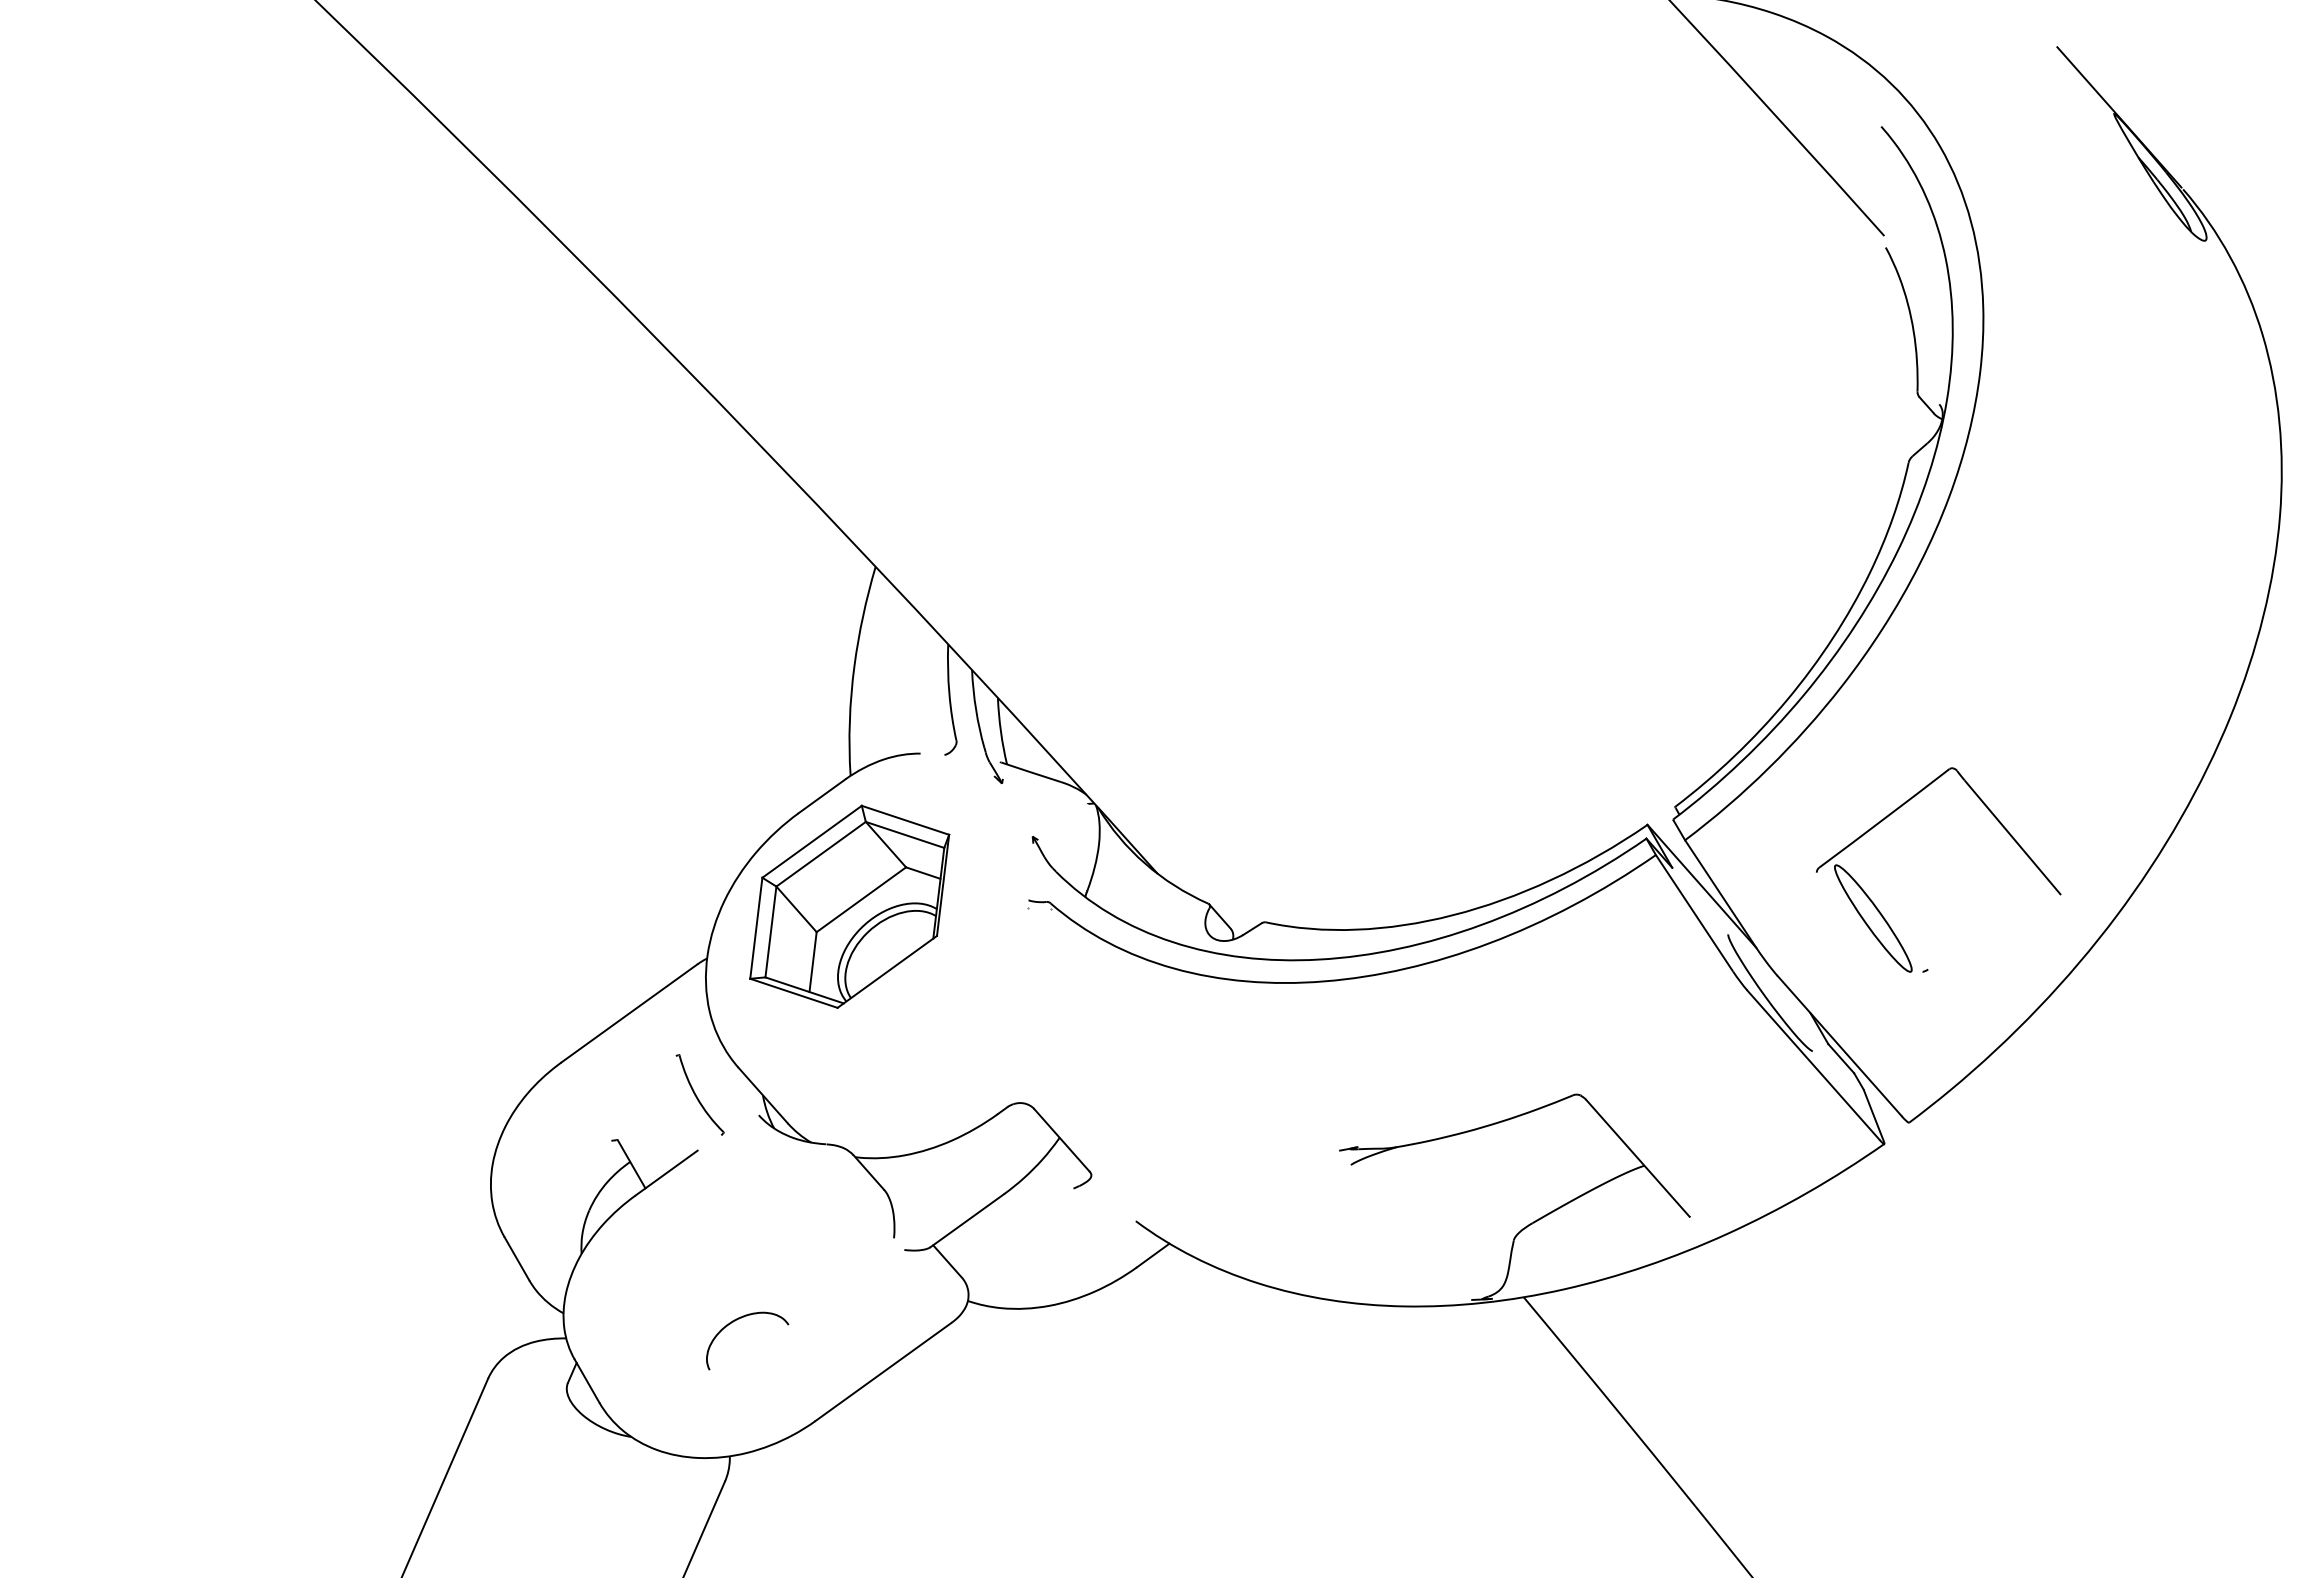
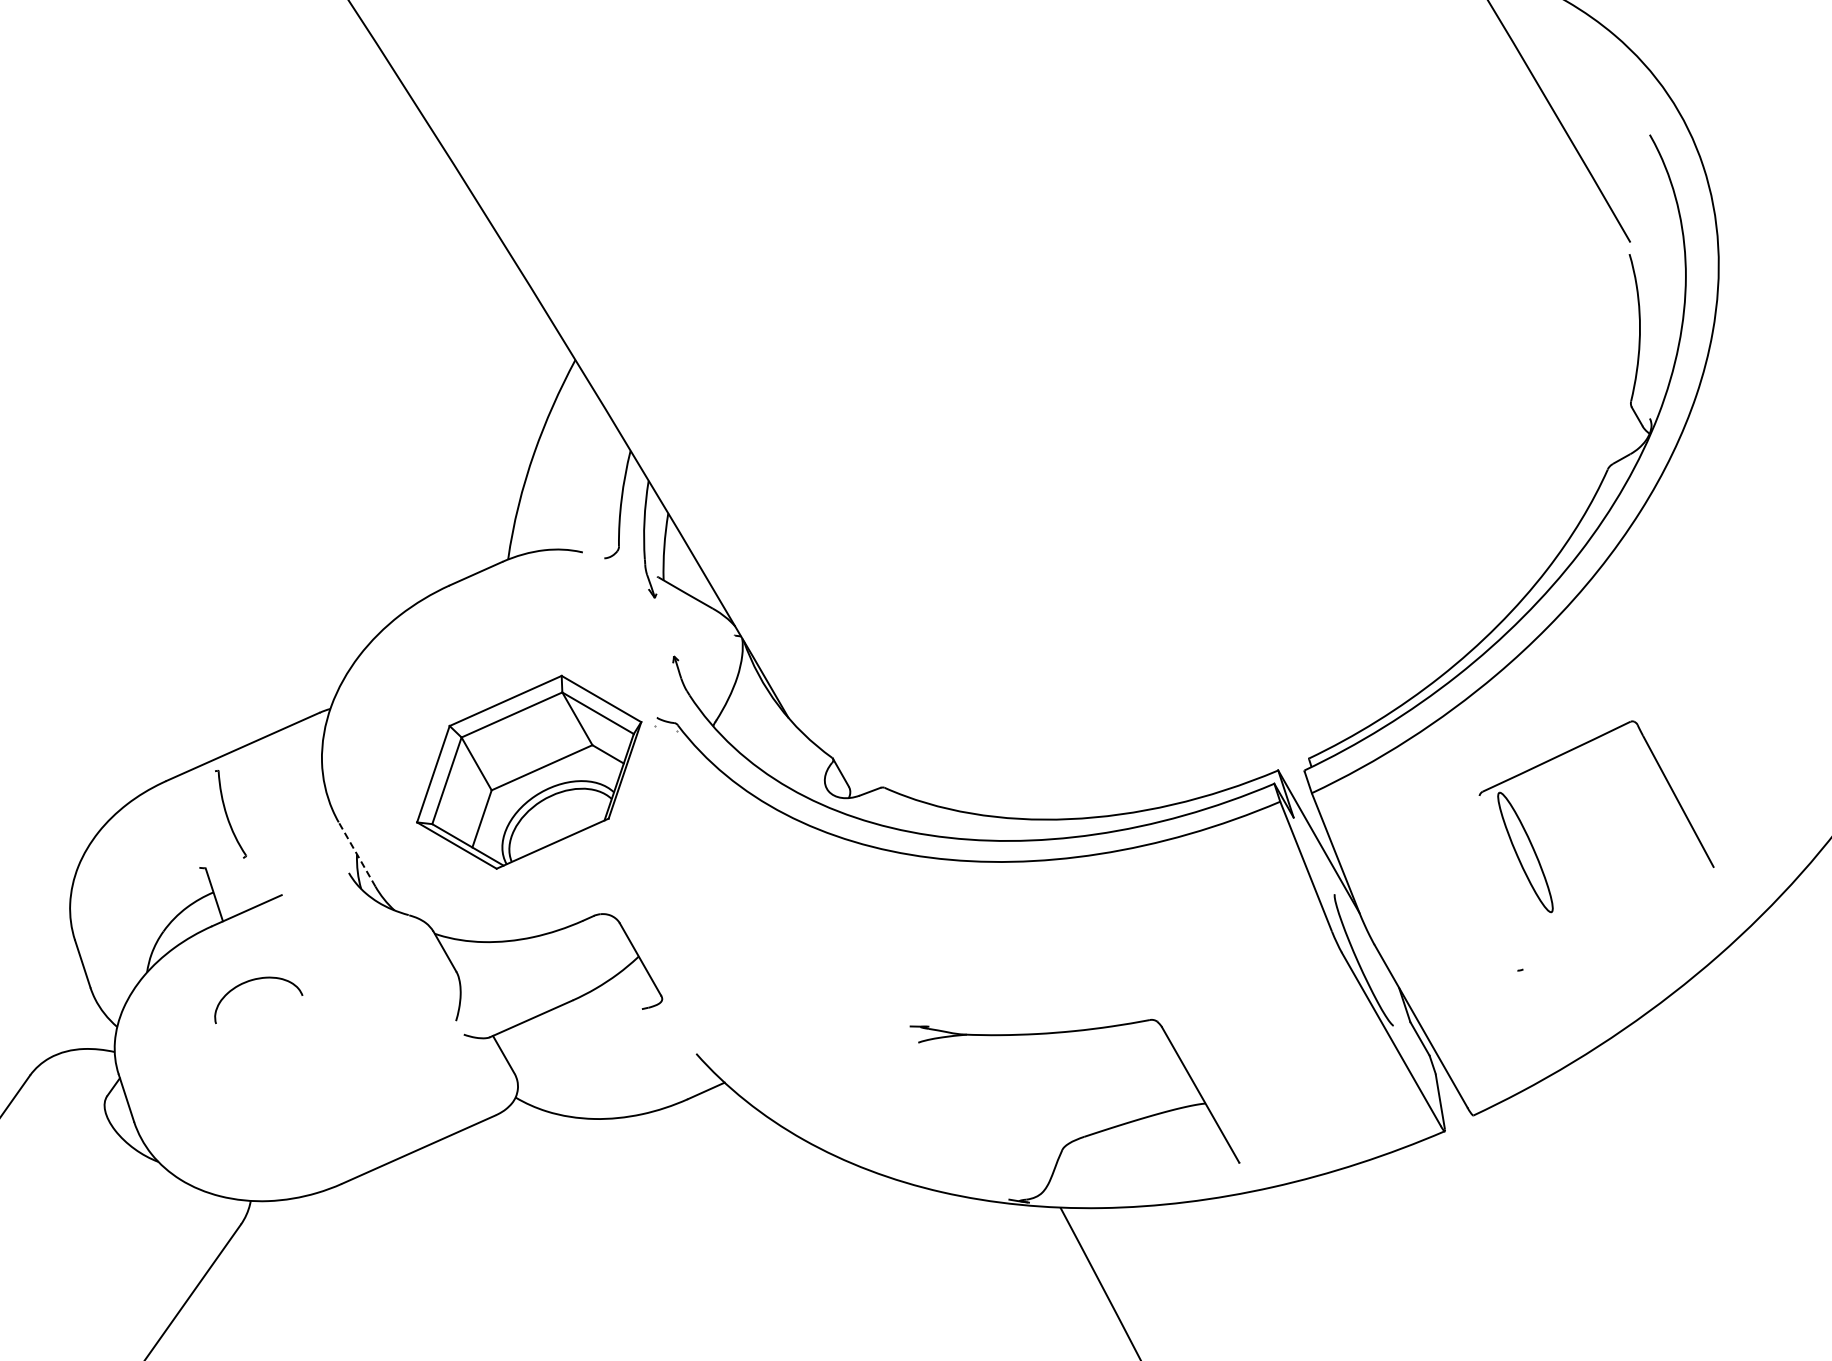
part: (849, 906) -> (529, 771), moved
part: (1880, 911) -> (1533, 847), moved
part: (699, 1094) -> (230, 813), moved
line: (762, 1095) -> (356, 854), solid -> dashed
curve: (737, 1320) -> (253, 981), moved

